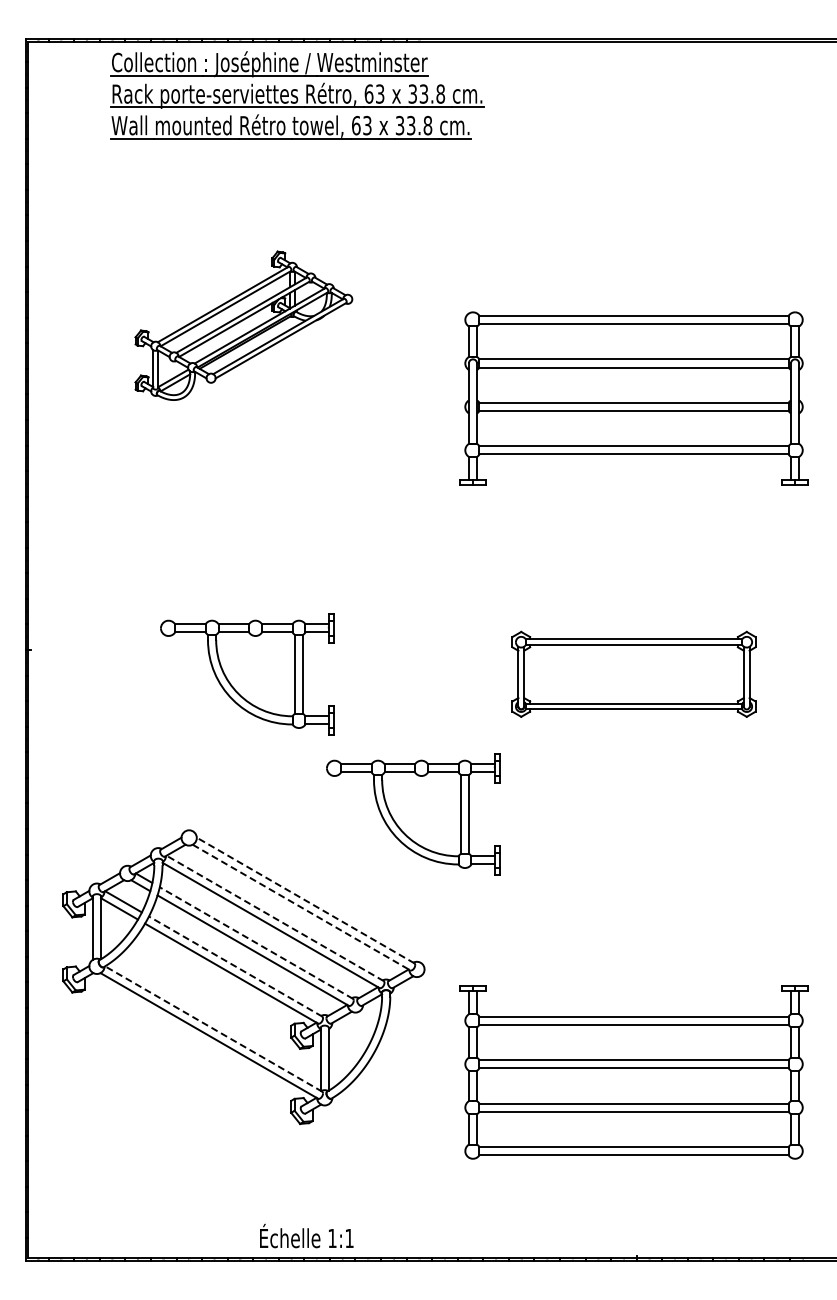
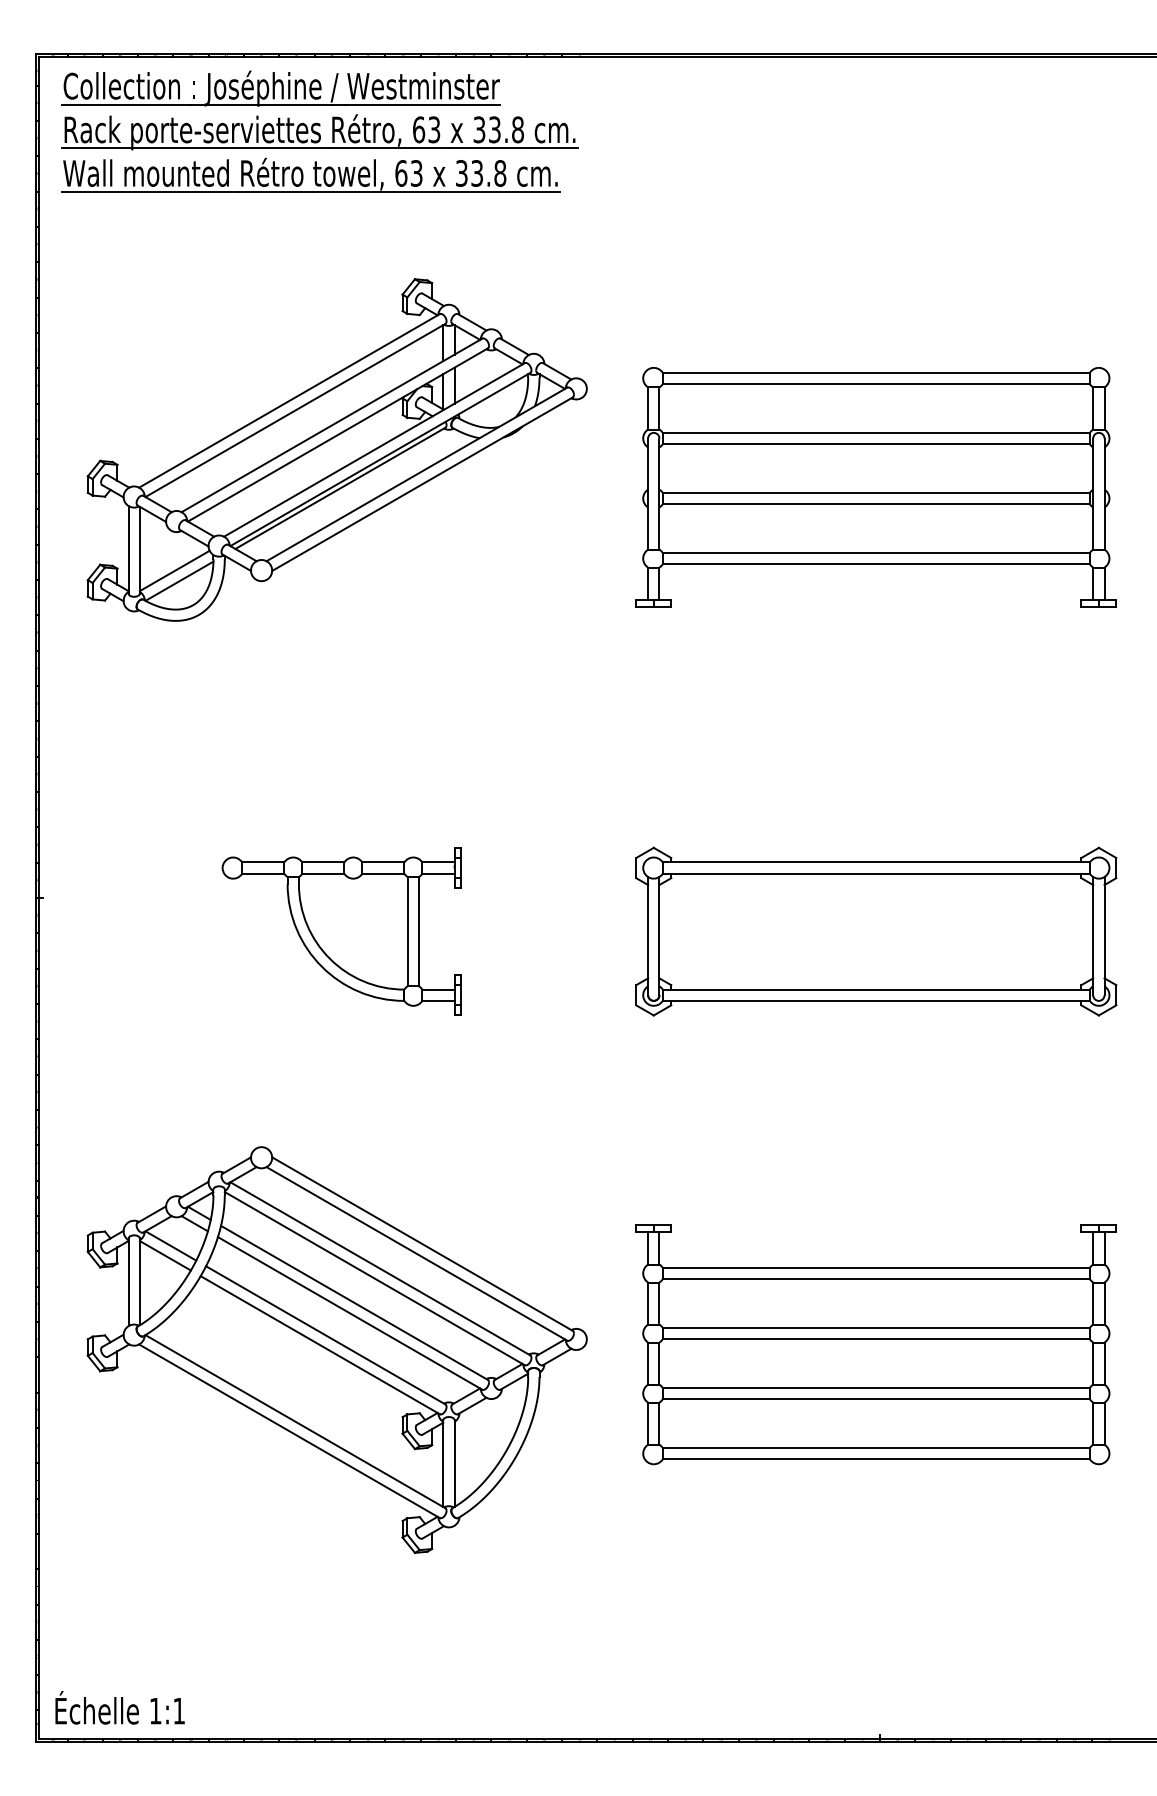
part: (297, 95) -> (320, 131), moved
part: (243, 325) -> (336, 449), size x1.67
part: (633, 398) -> (875, 486), moved
part: (633, 674) -> (875, 931), size x1.43
part: (413, 814) -> (571, 1125), removed
line: (305, 900) -> (422, 1244), dashed -> solid
line: (301, 907) -> (416, 1253), dashed -> solid
line: (274, 918) -> (379, 1269), dashed -> solid
line: (256, 943) -> (354, 1303), dashed -> solid
line: (235, 966) -> (325, 1335), dashed -> solid
line: (213, 1028) -> (295, 1421), dashed -> solid
part: (633, 1072) -> (875, 1345), moved
text: (306, 1235) -> (119, 1707), moved

